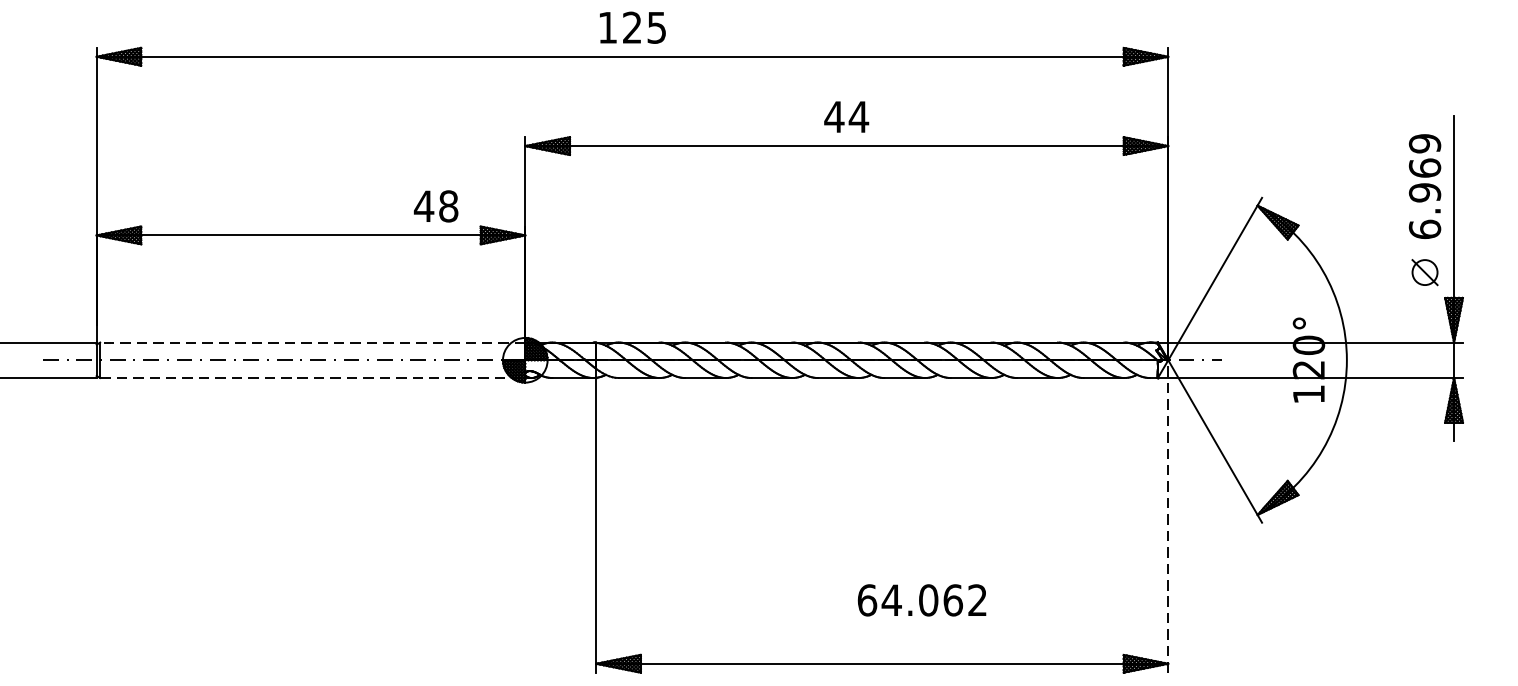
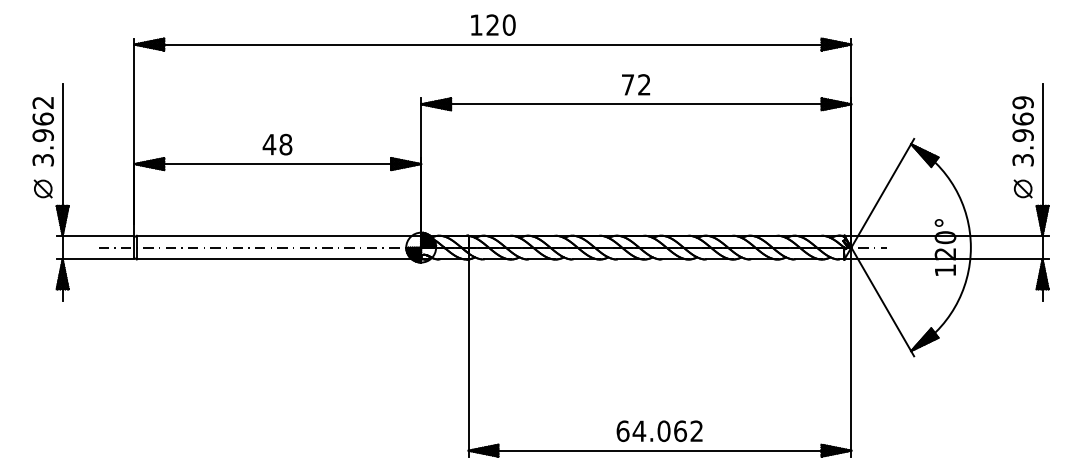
text: (655, 26) -> (508, 24), 125 -> 120
text: (847, 116) -> (636, 84), 44 -> 72
text: (436, 206) -> (277, 144), moved
text: (1424, 228) -> (1022, 159), 6.969 -> 3.969
line: (312, 342) -> (278, 235), dashed -> solid
line: (313, 378) -> (279, 259), dashed -> solid
line: (1168, 517) -> (851, 352), dashed -> solid
text: (921, 599) -> (659, 430), moved

